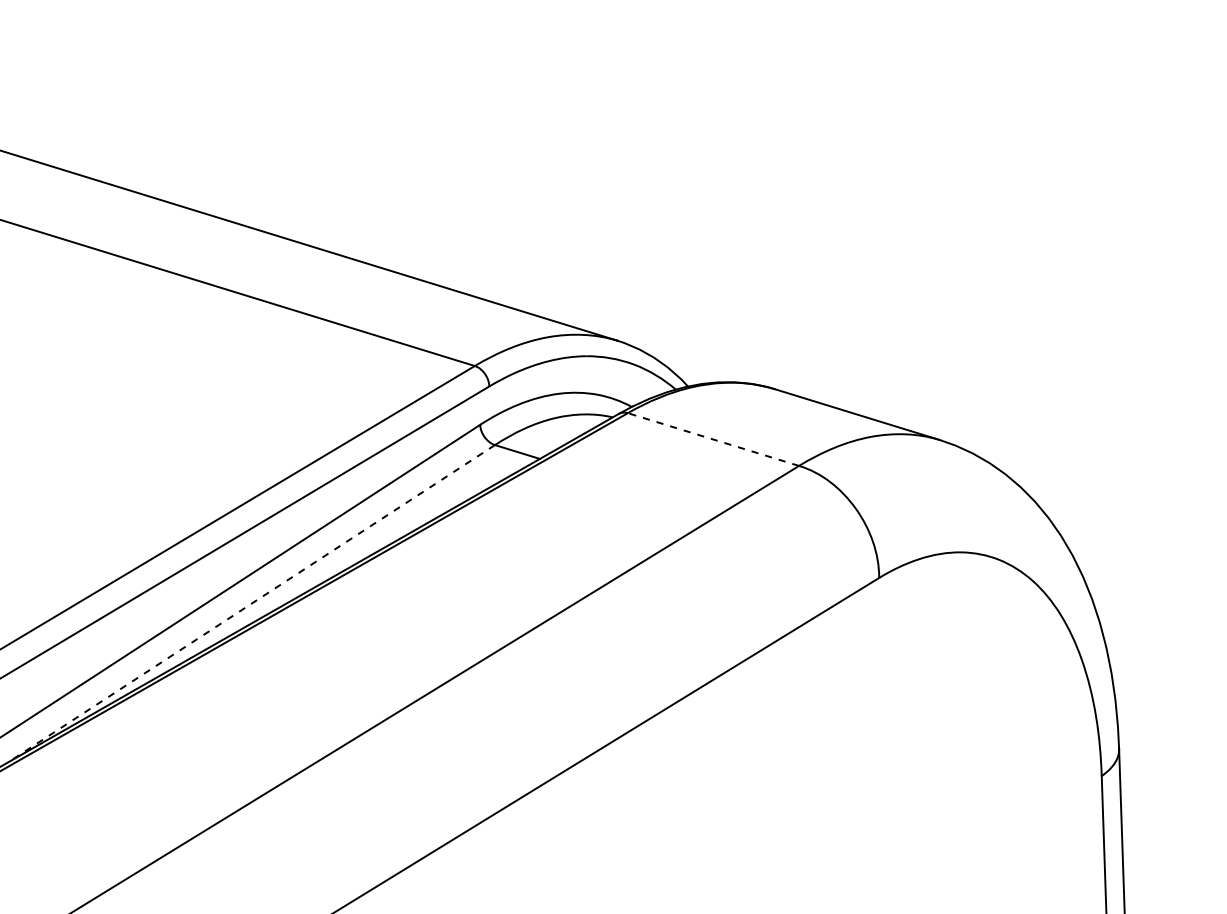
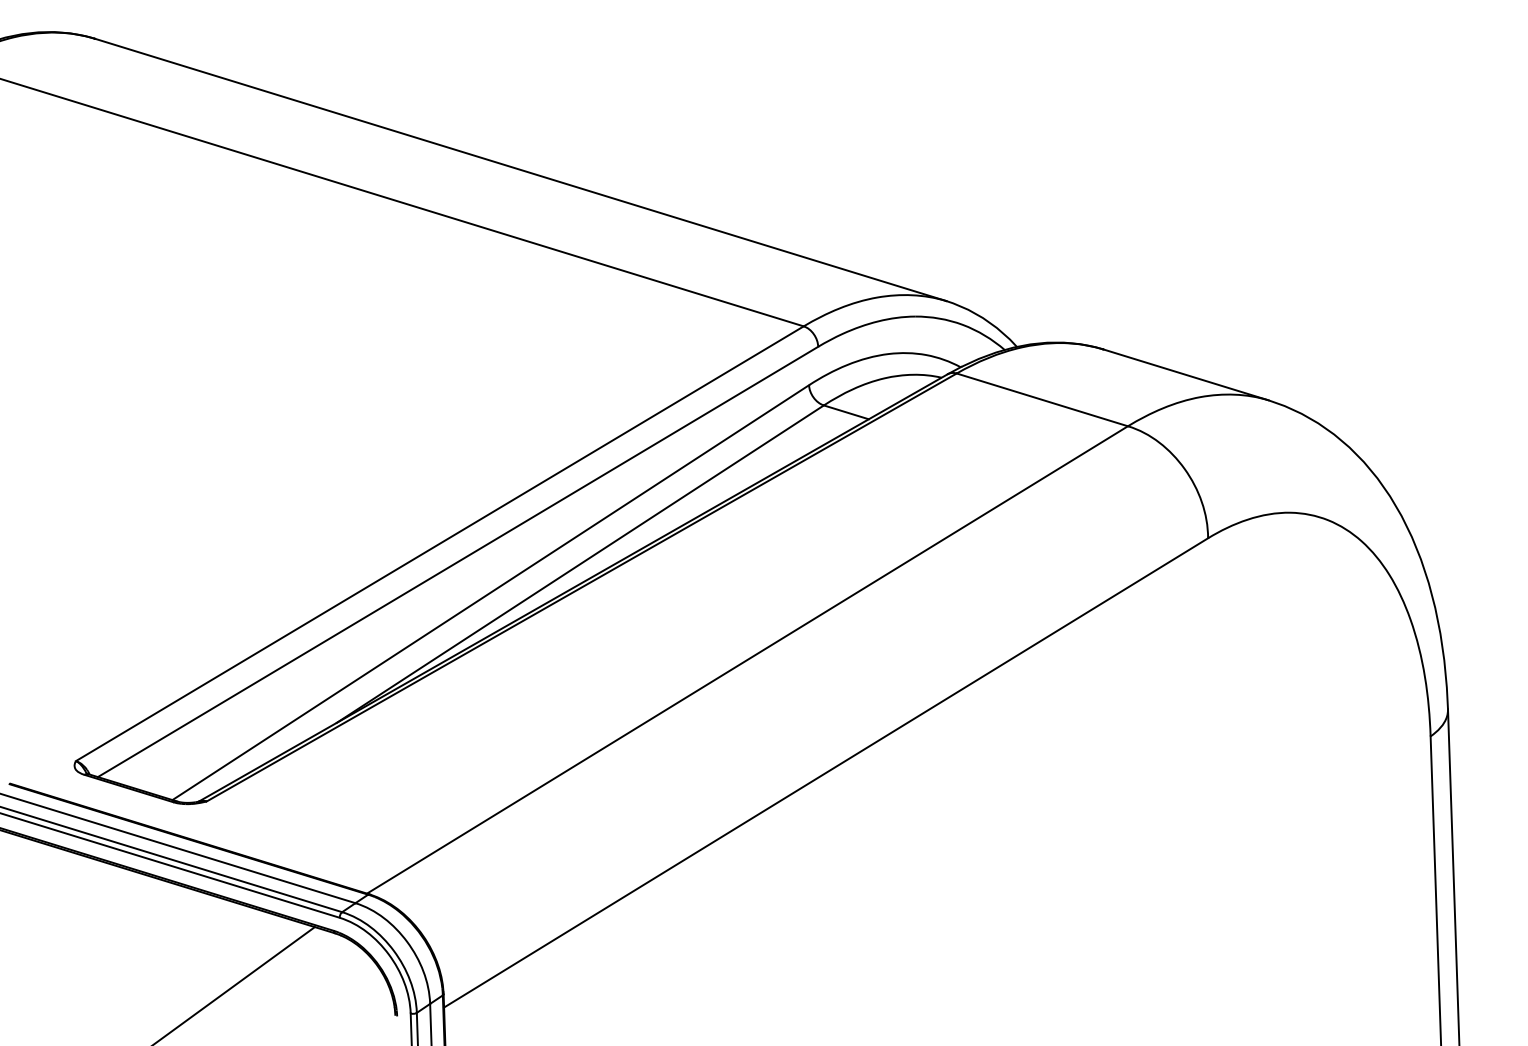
line: (713, 439) -> (1042, 399), dashed -> solid
line: (251, 604) -> (580, 564), dashed -> solid

